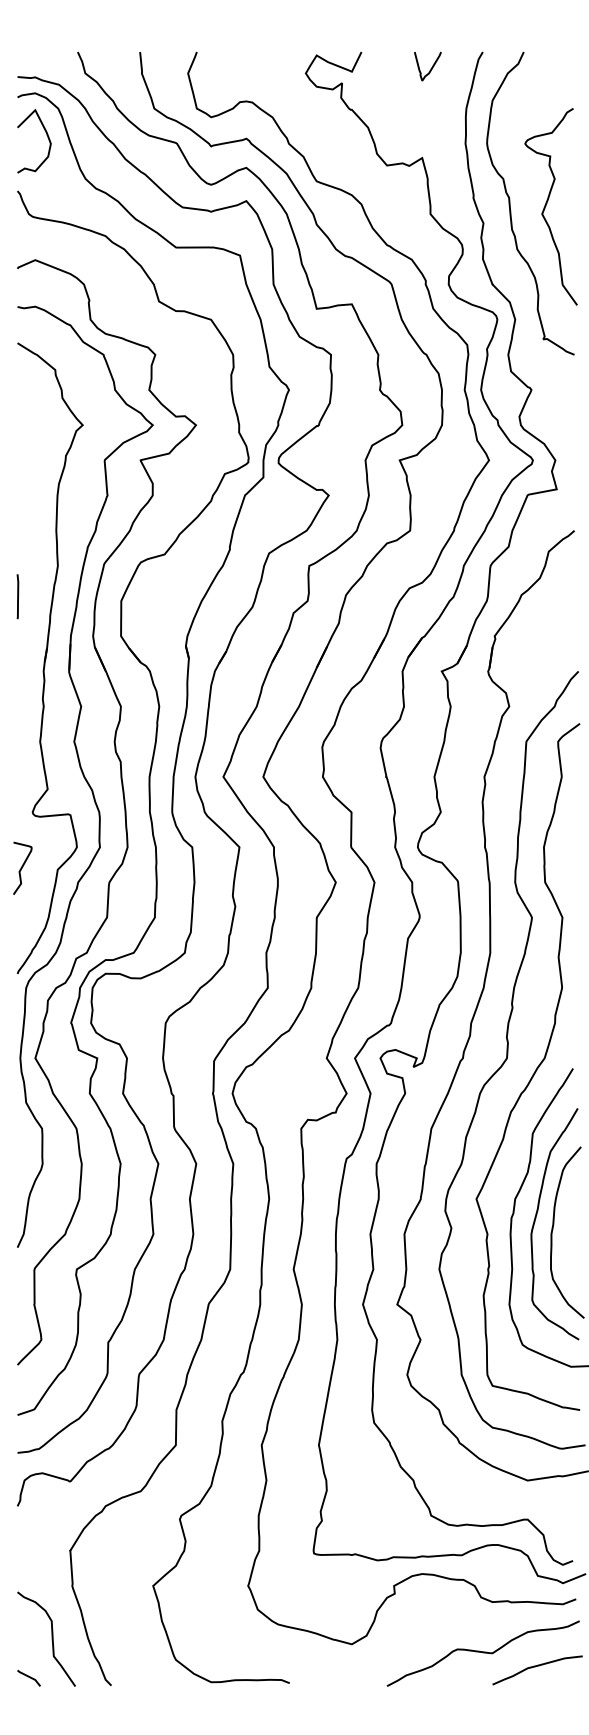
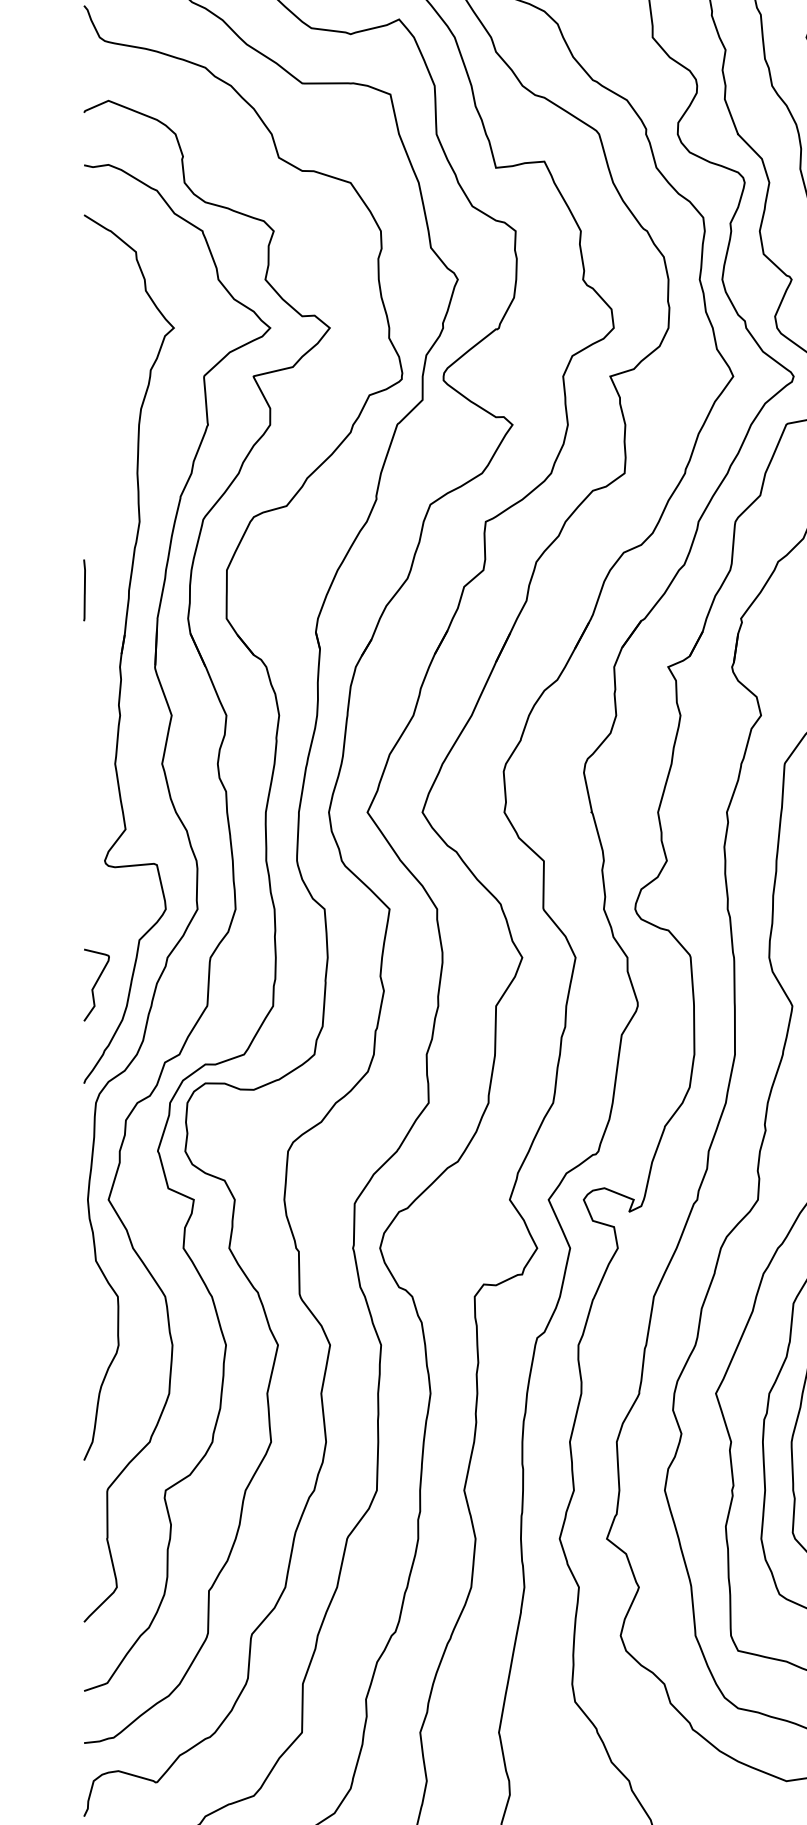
curve: (17, 596) -> (84, 590), moved
curve: (22, 867) -> (96, 983), moved

